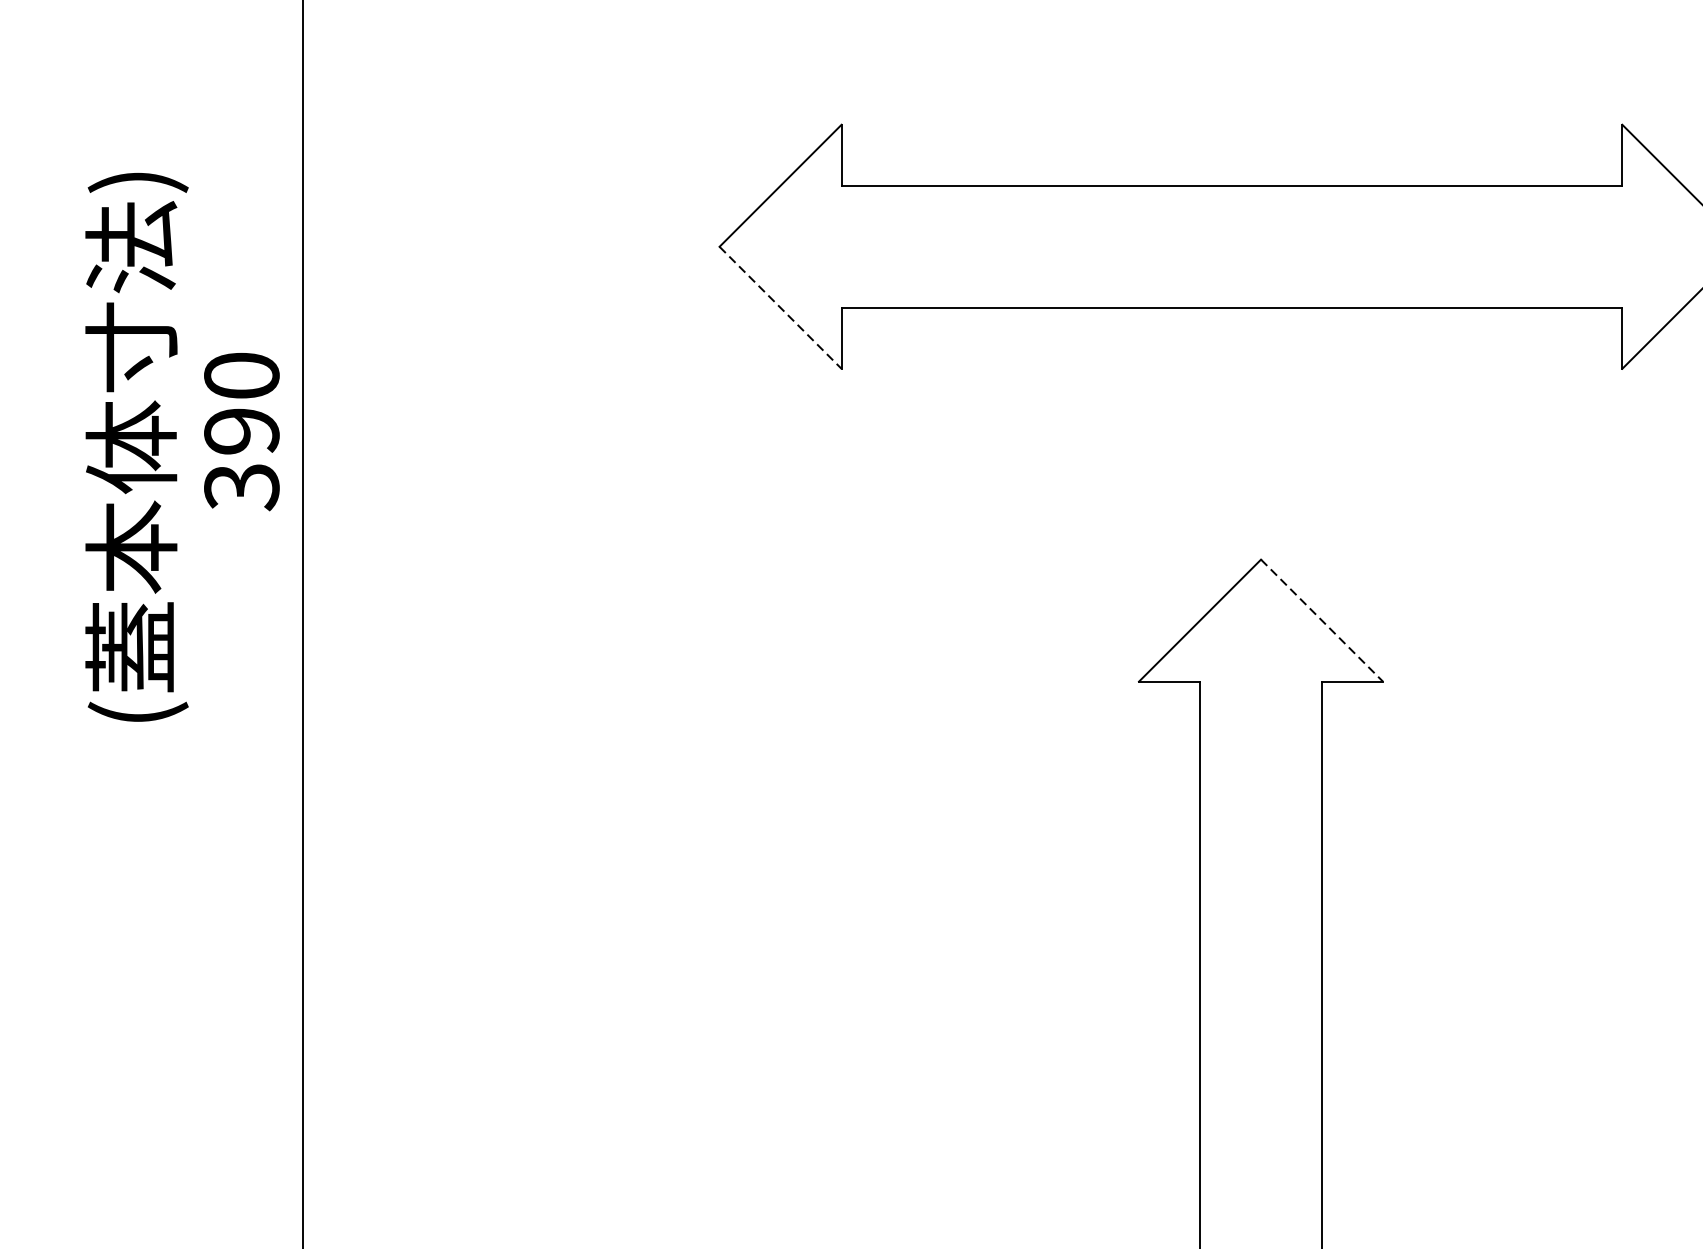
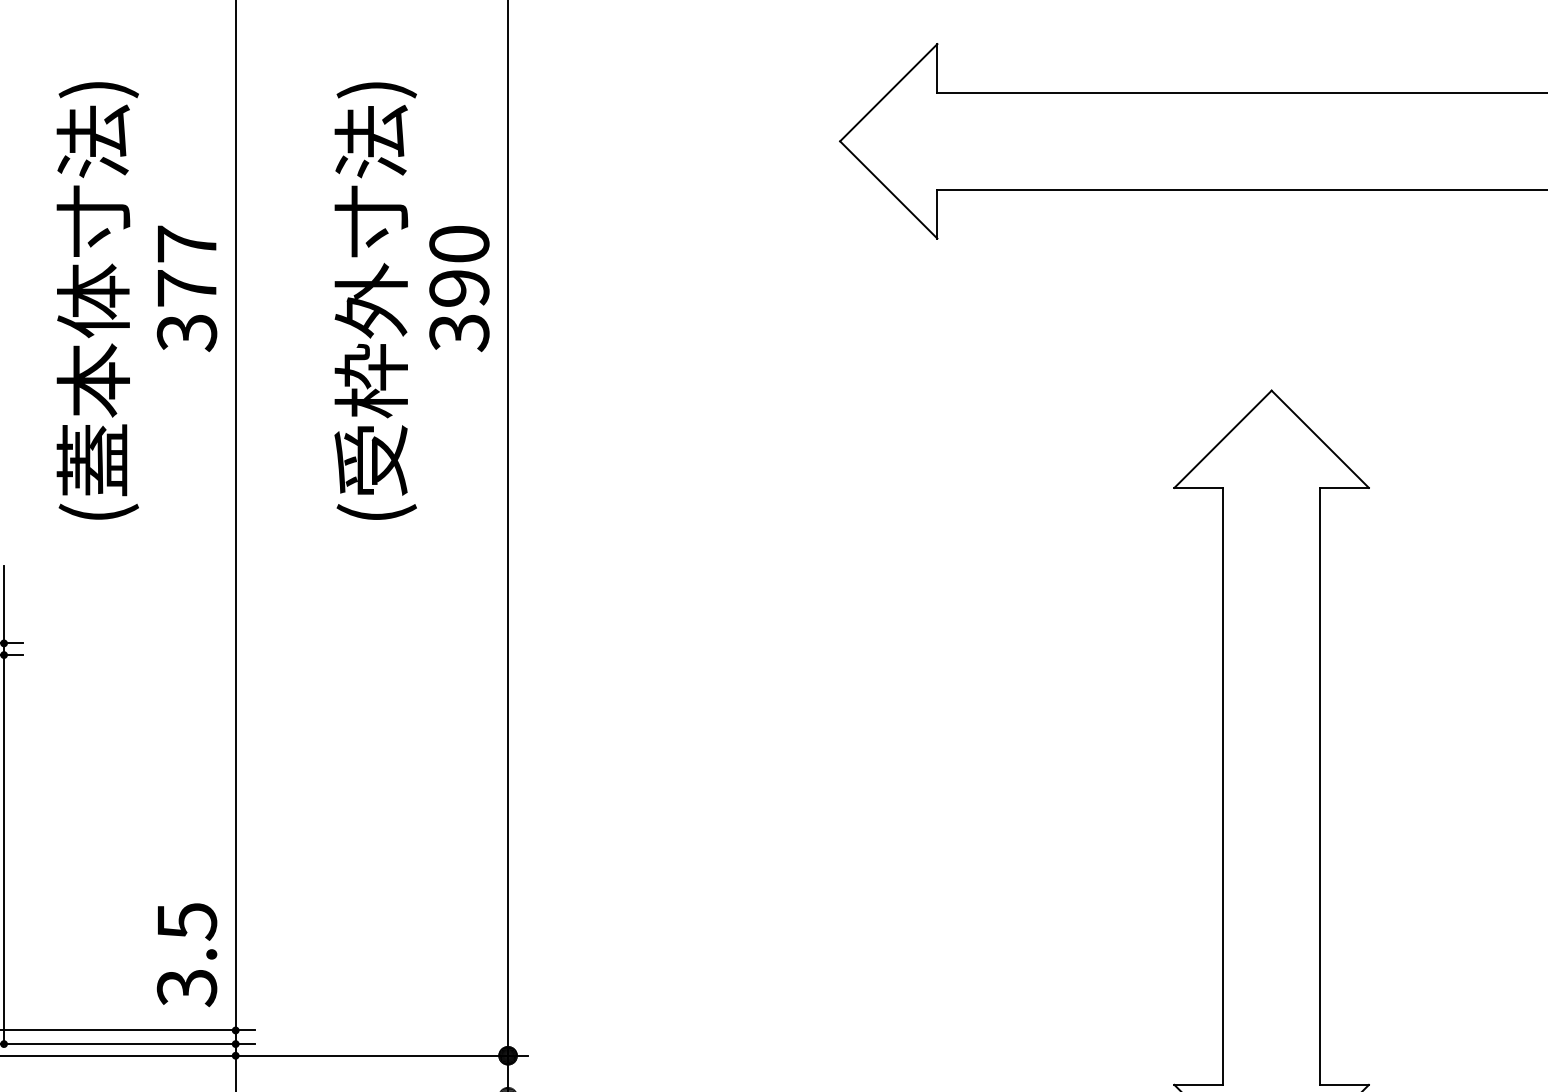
line: (780, 307) -> (888, 189), dashed -> solid
text: (130, 545) -> (370, 379), (蓋本体寸法) -> (受枠外寸法)
line: (1322, 620) -> (1320, 439), dashed -> solid

